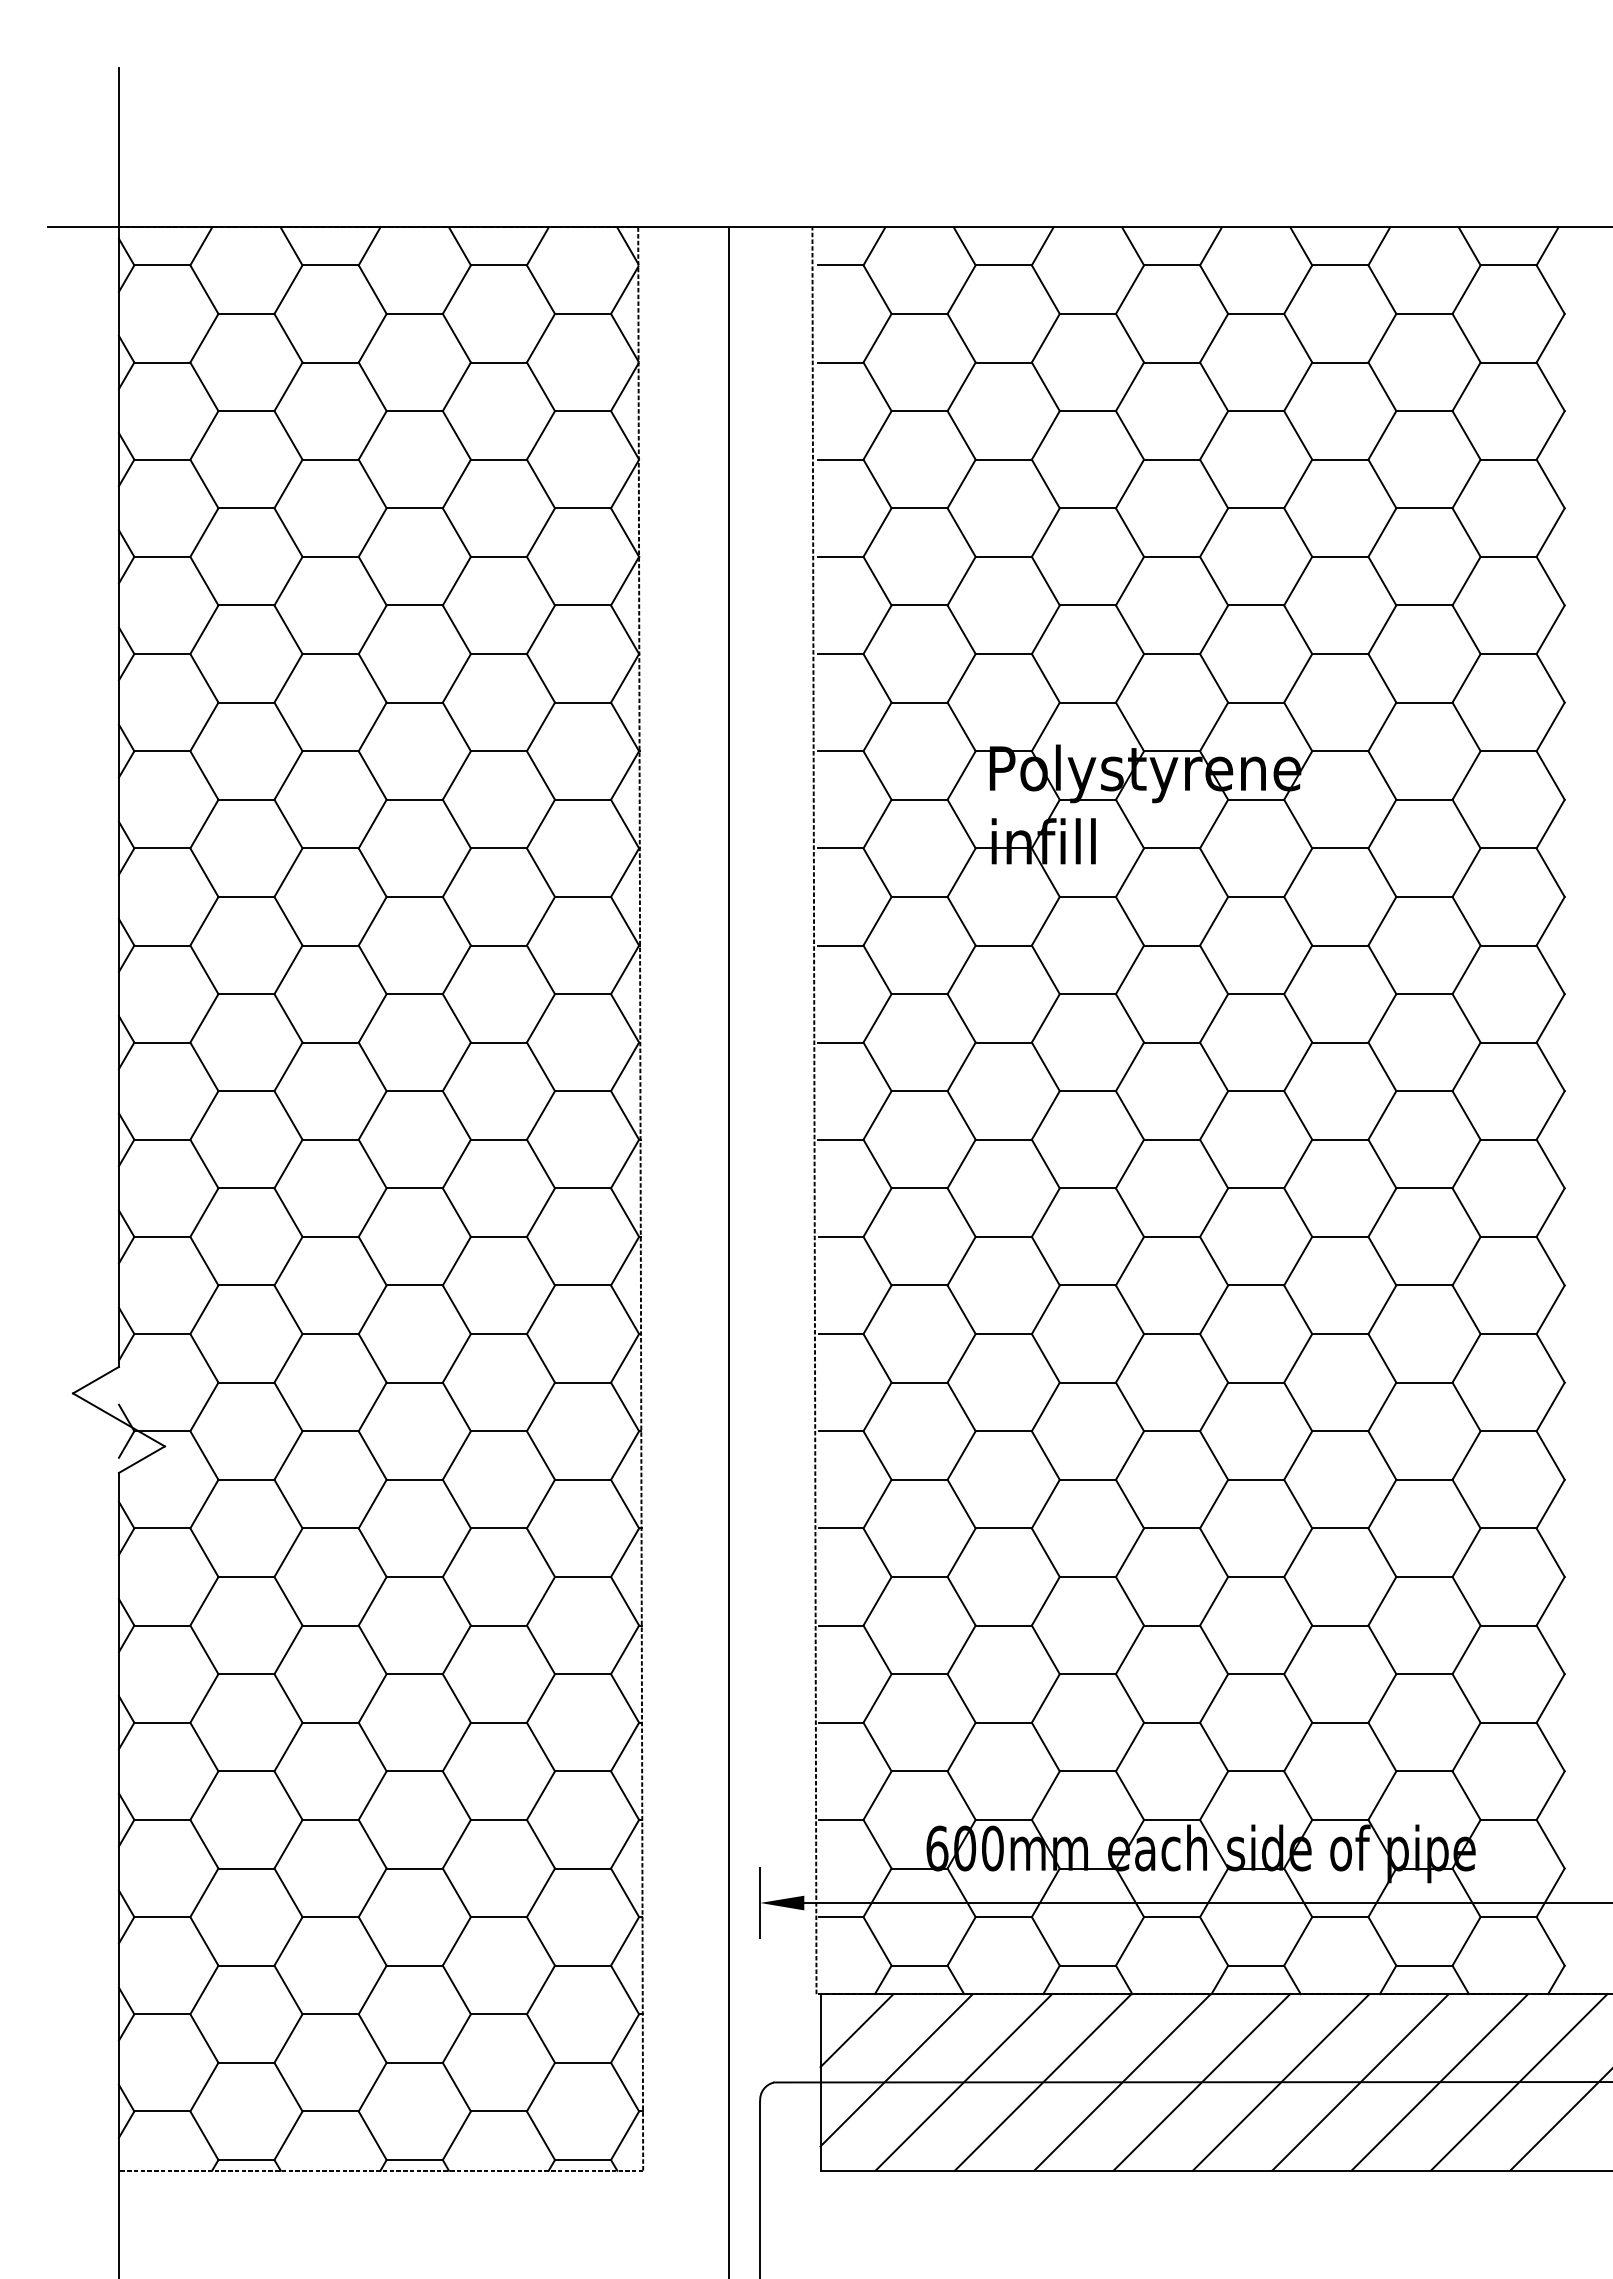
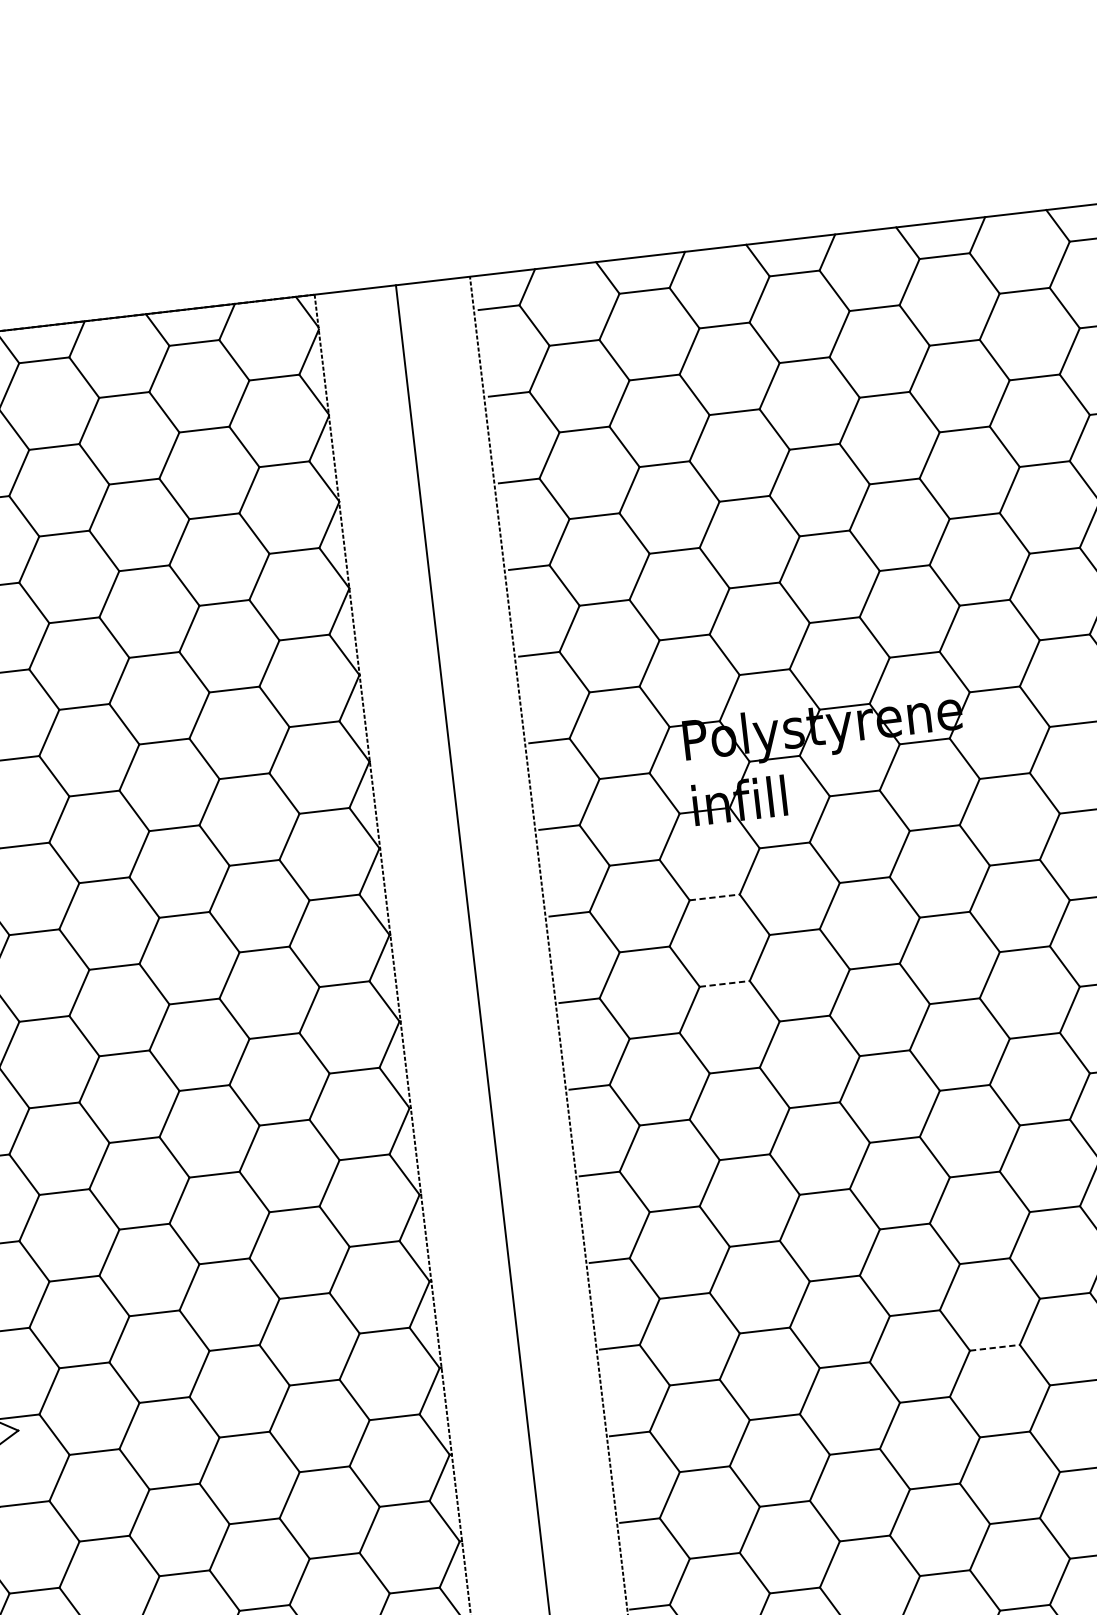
line: (1004, 945) -> (715, 897), solid -> dashed
line: (1004, 1042) -> (725, 983), solid -> dashed
line: (1256, 1479) -> (995, 1347), solid -> dashed

